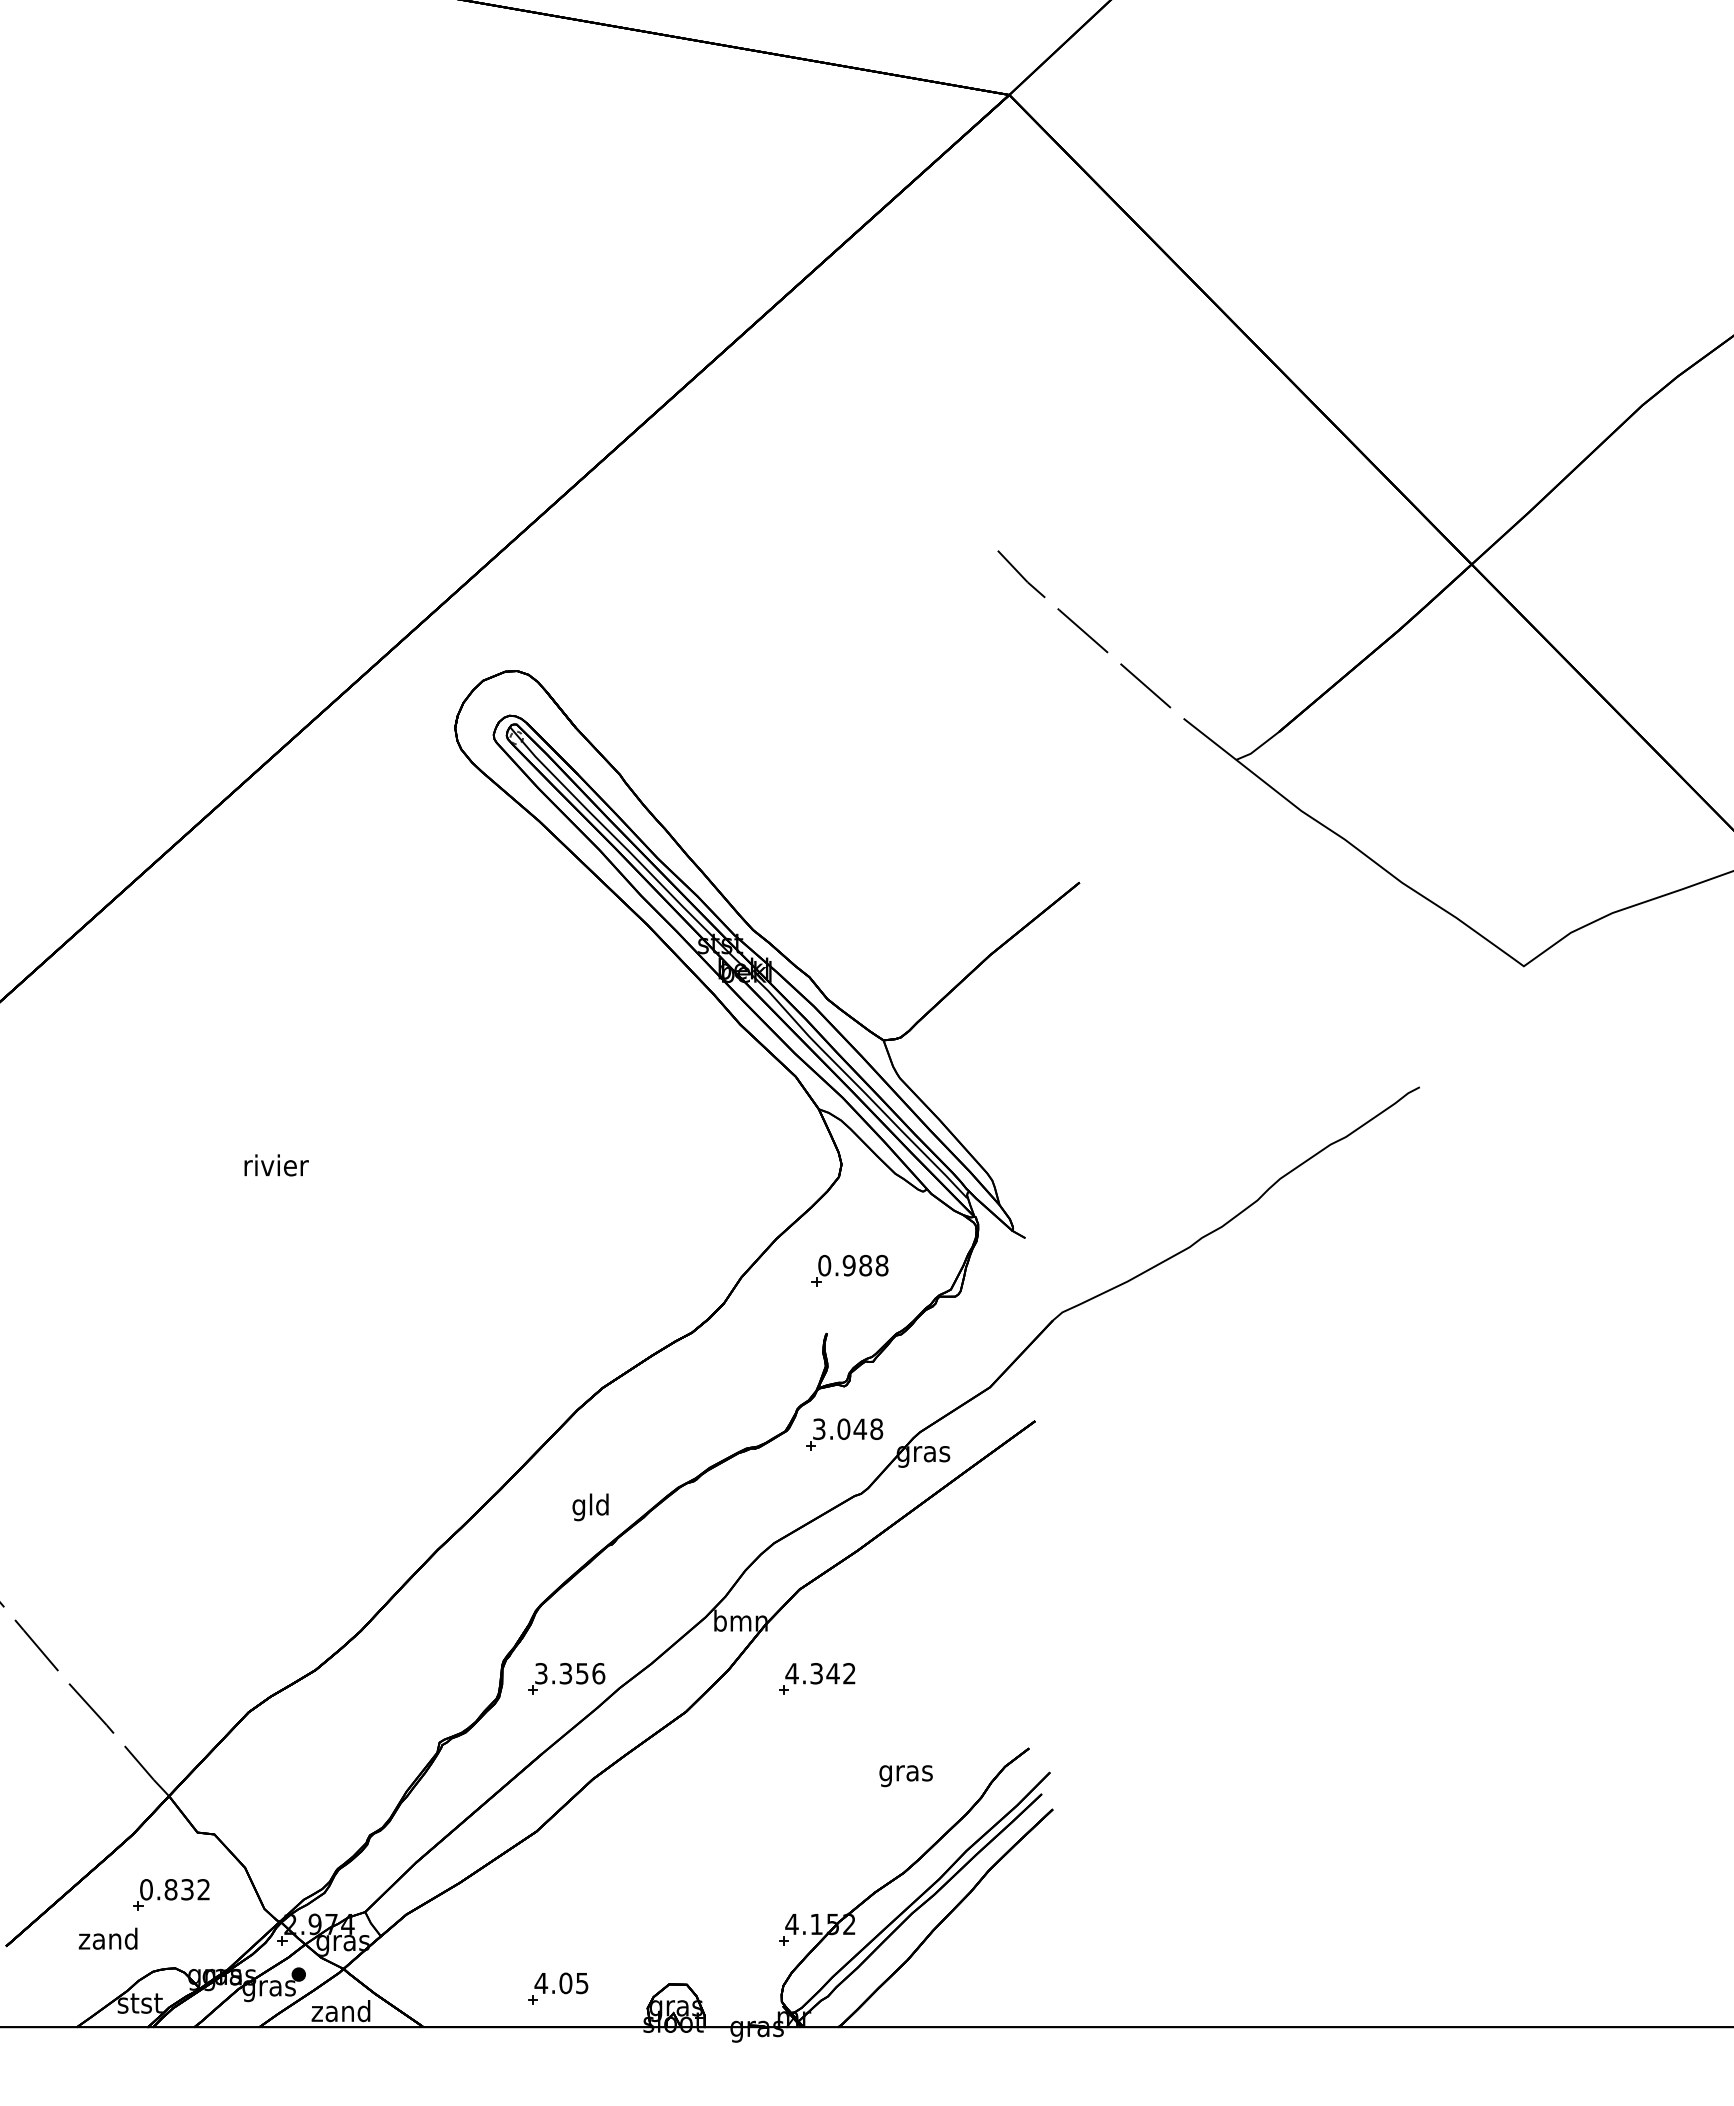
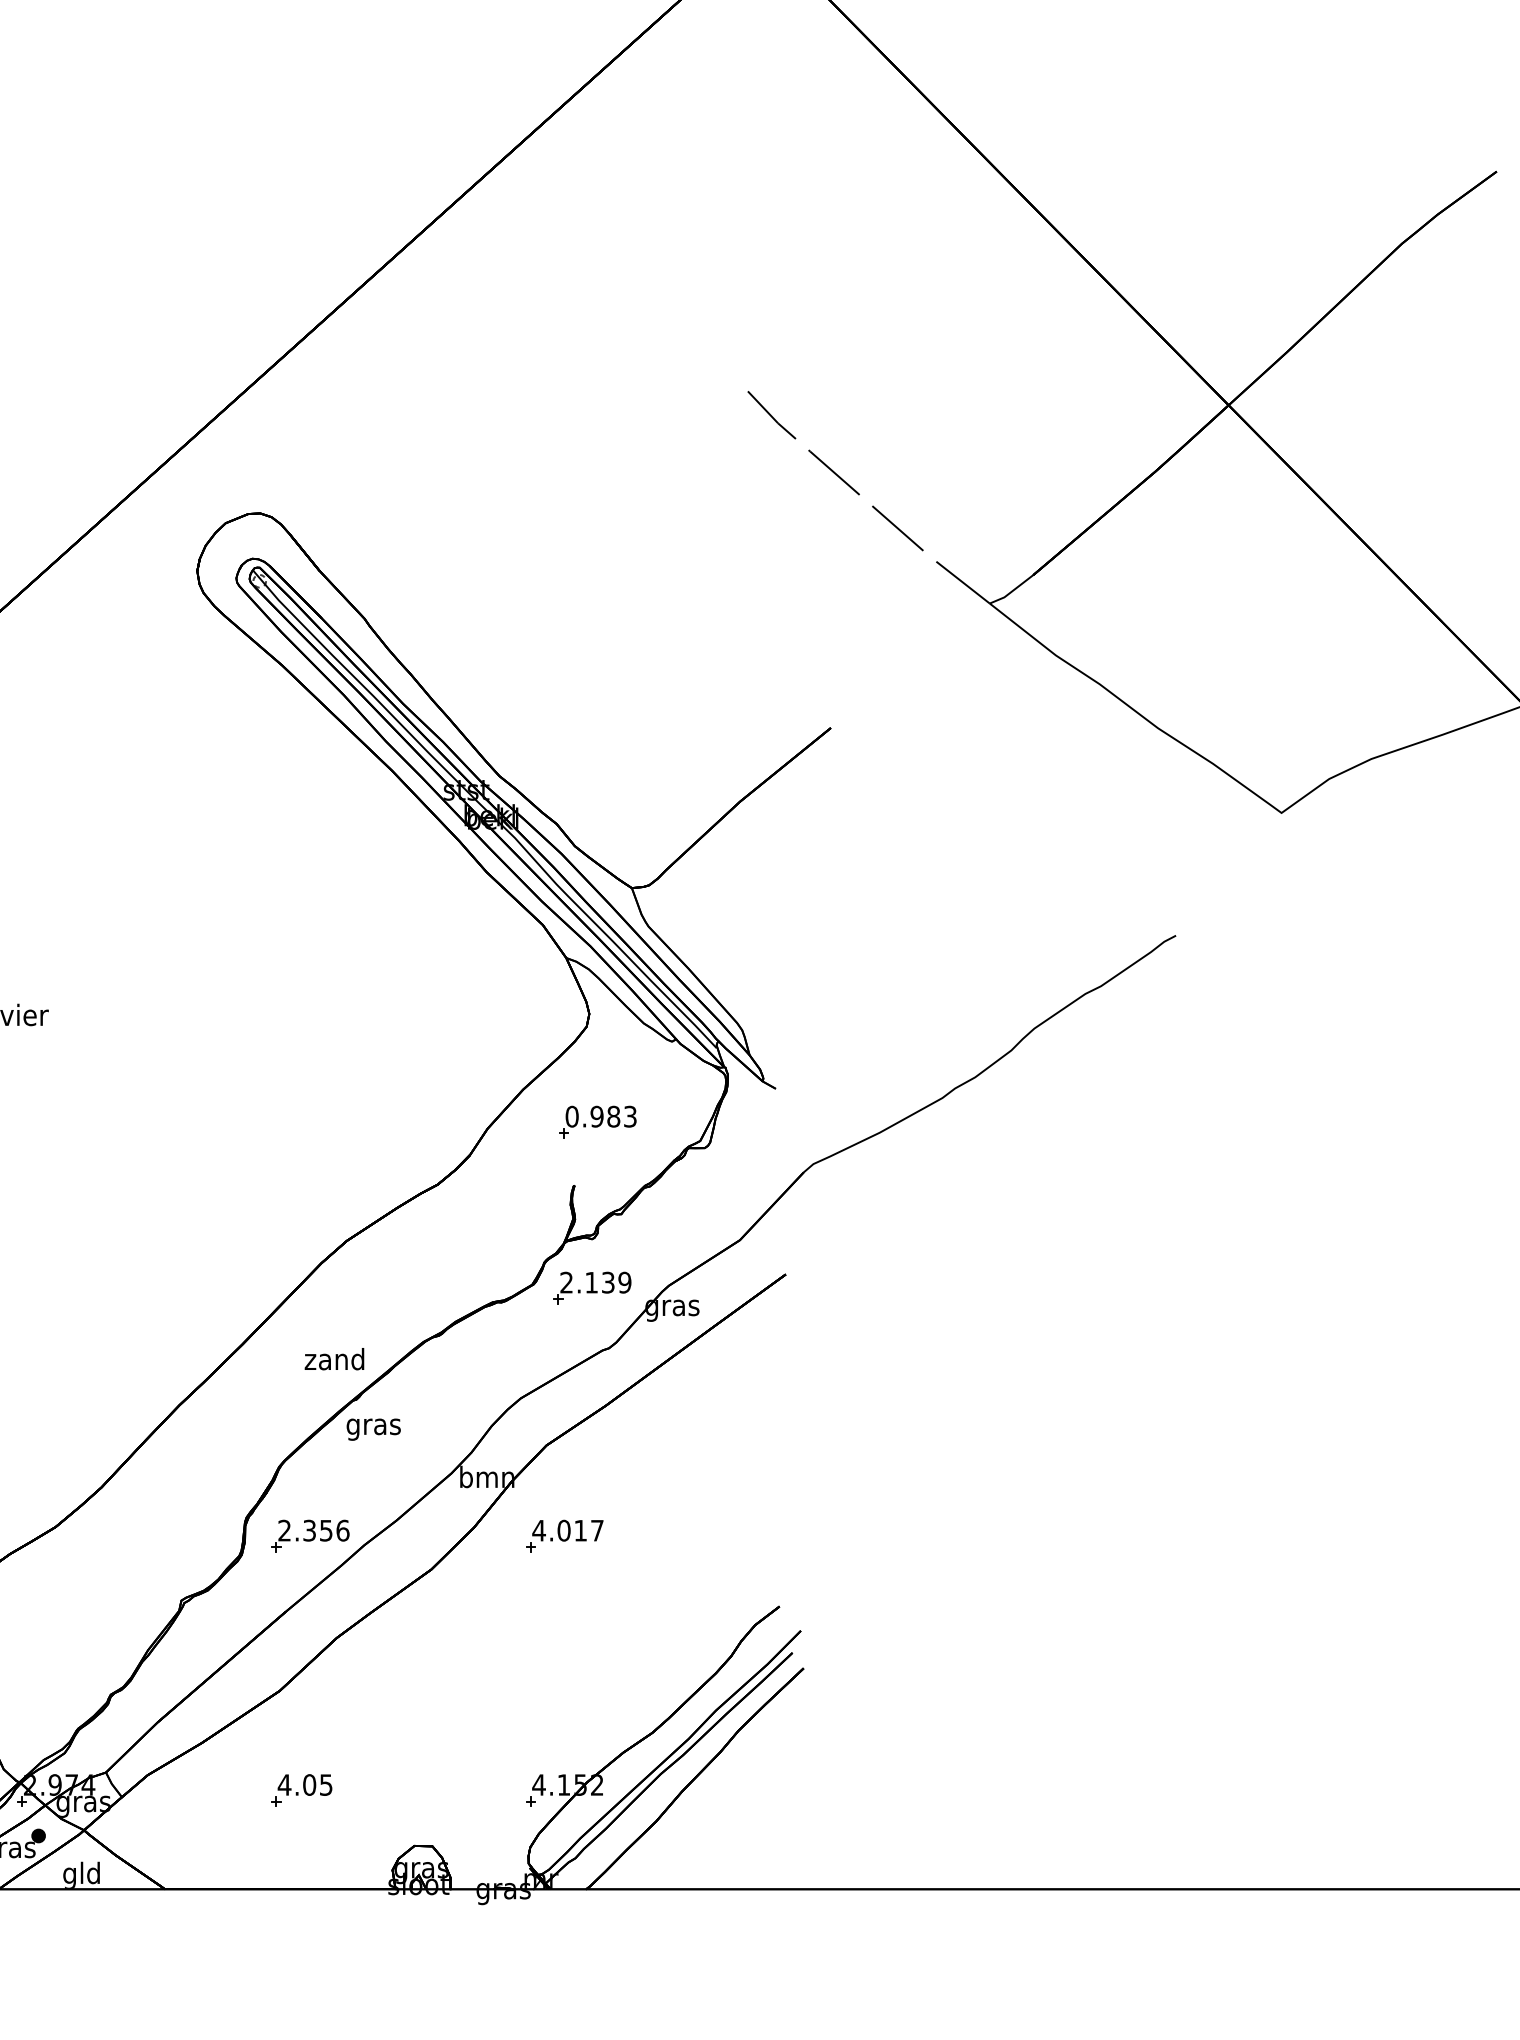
text: (881, 1265) -> (629, 1116), 0.988 -> 0.983
text: (848, 1429) -> (596, 1282), 3.048 -> 2.139
text: (590, 1507) -> (334, 1362), gld -> zand
text: (541, 1673) -> (284, 1530), 3.356 -> 2.356
text: (832, 1673) -> (580, 1530), 4.342 -> 4.017
text: (905, 1776) -> (373, 1430), moved
part: (558, 1988) -> (302, 1790), moved
text: (340, 2012) -> (80, 1874), zand -> gld

